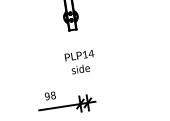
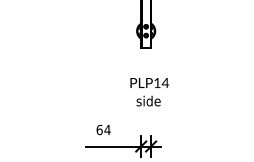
text: (50, 95) -> (103, 129), 98 -> 64

